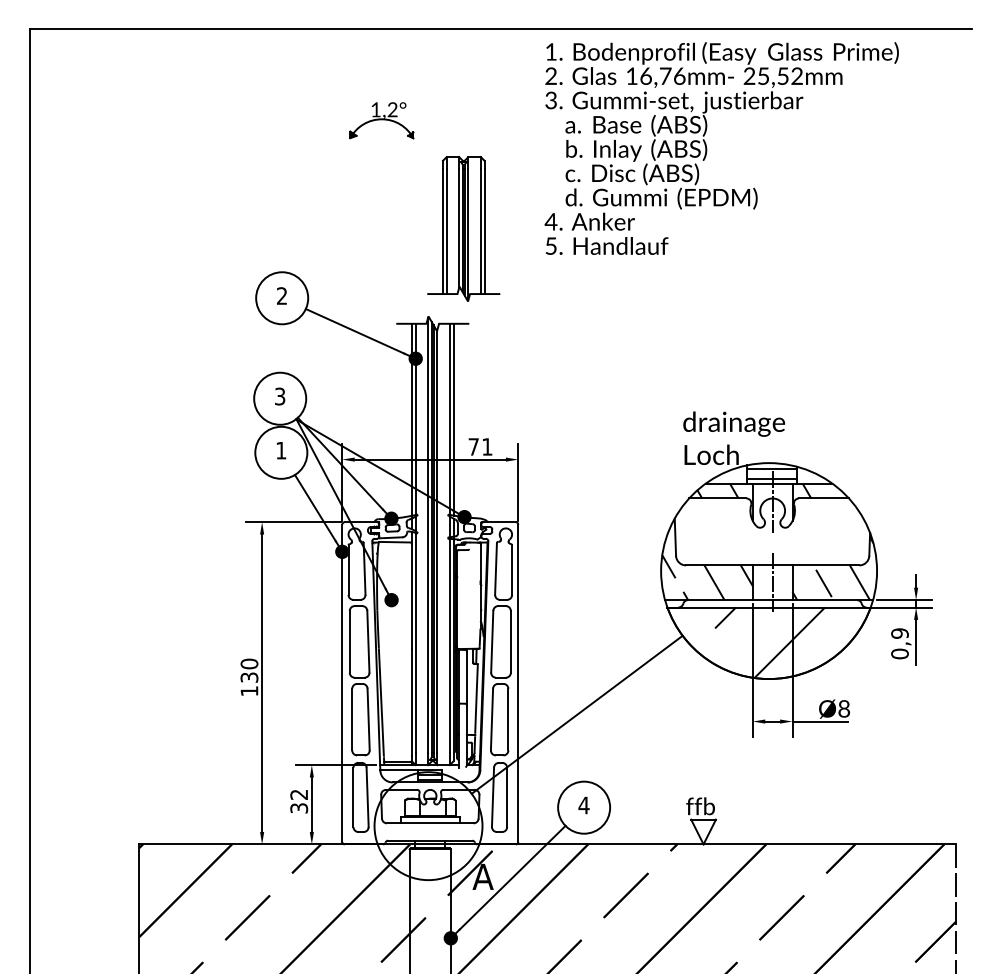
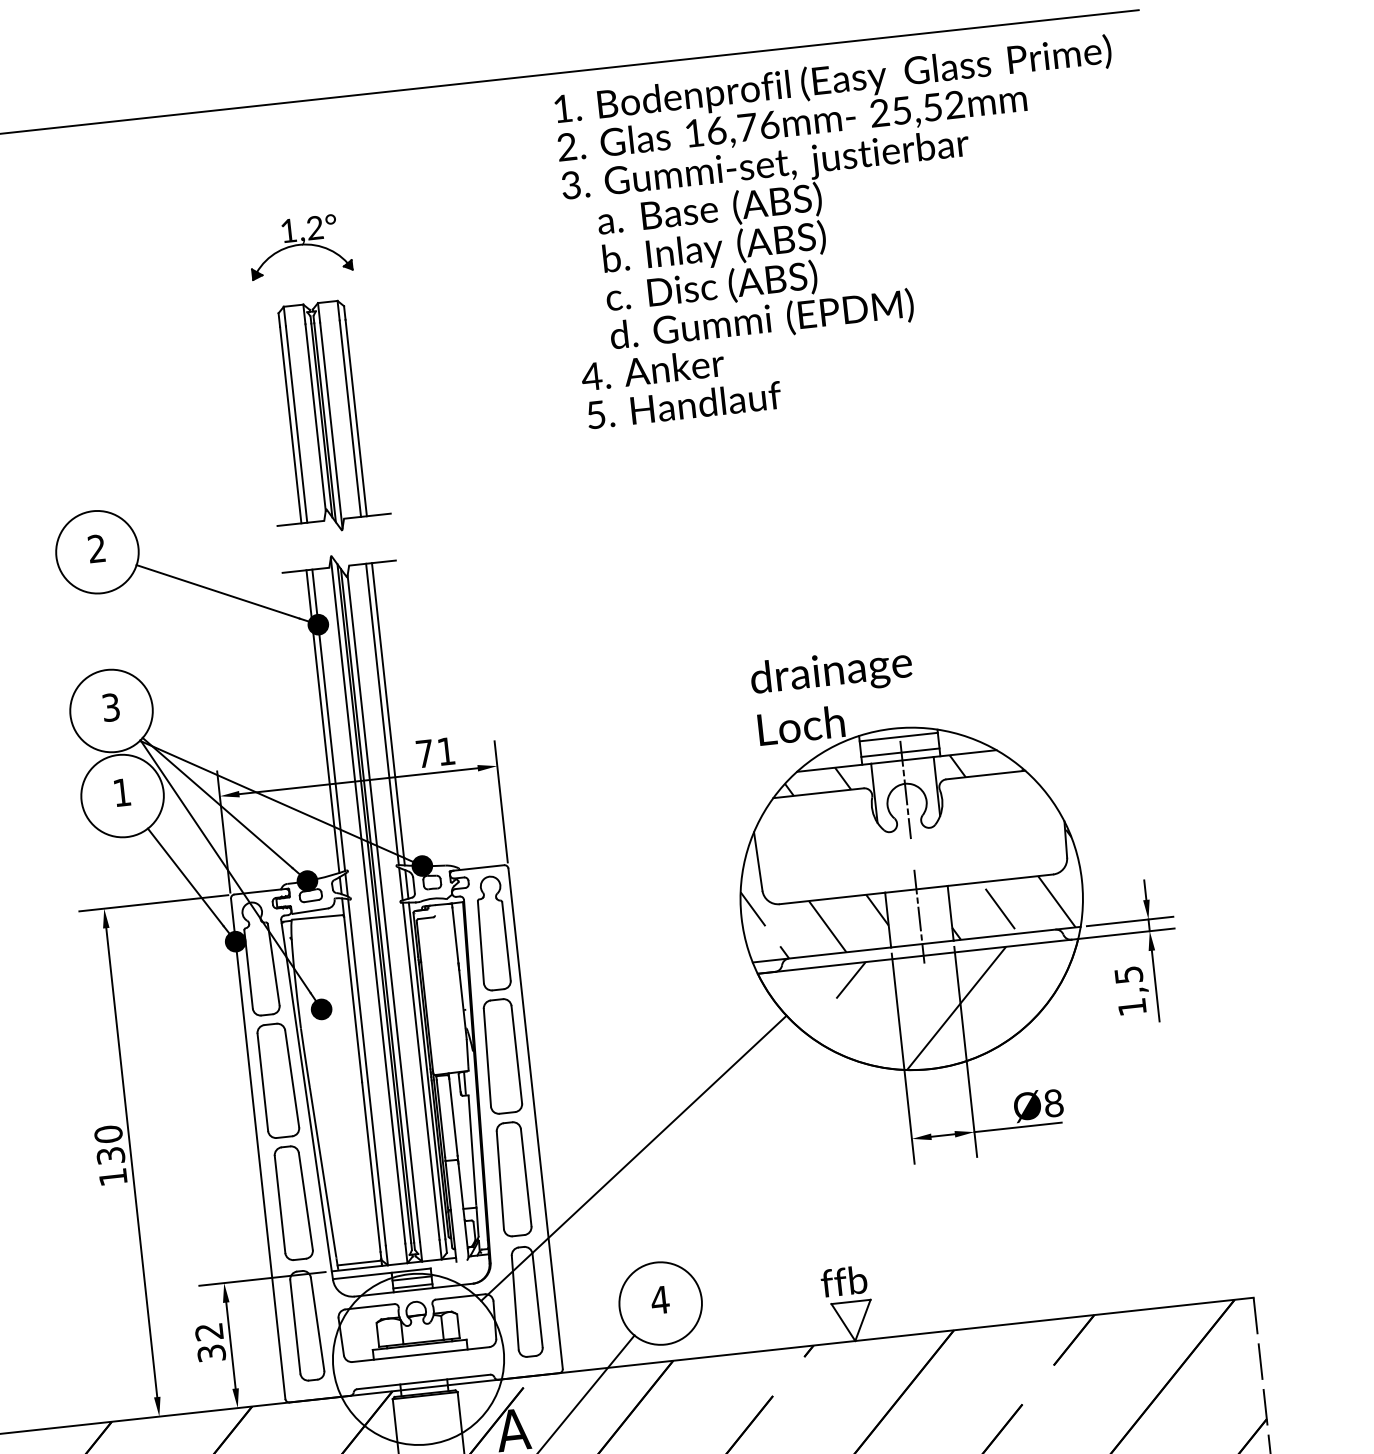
part: (381, 120) -> (299, 246), moved
text: (721, 148) -> (847, 231), moved
part: (463, 228) -> (322, 416), moved
text: (899, 643) -> (1129, 990), 0,9 -> 1,5

